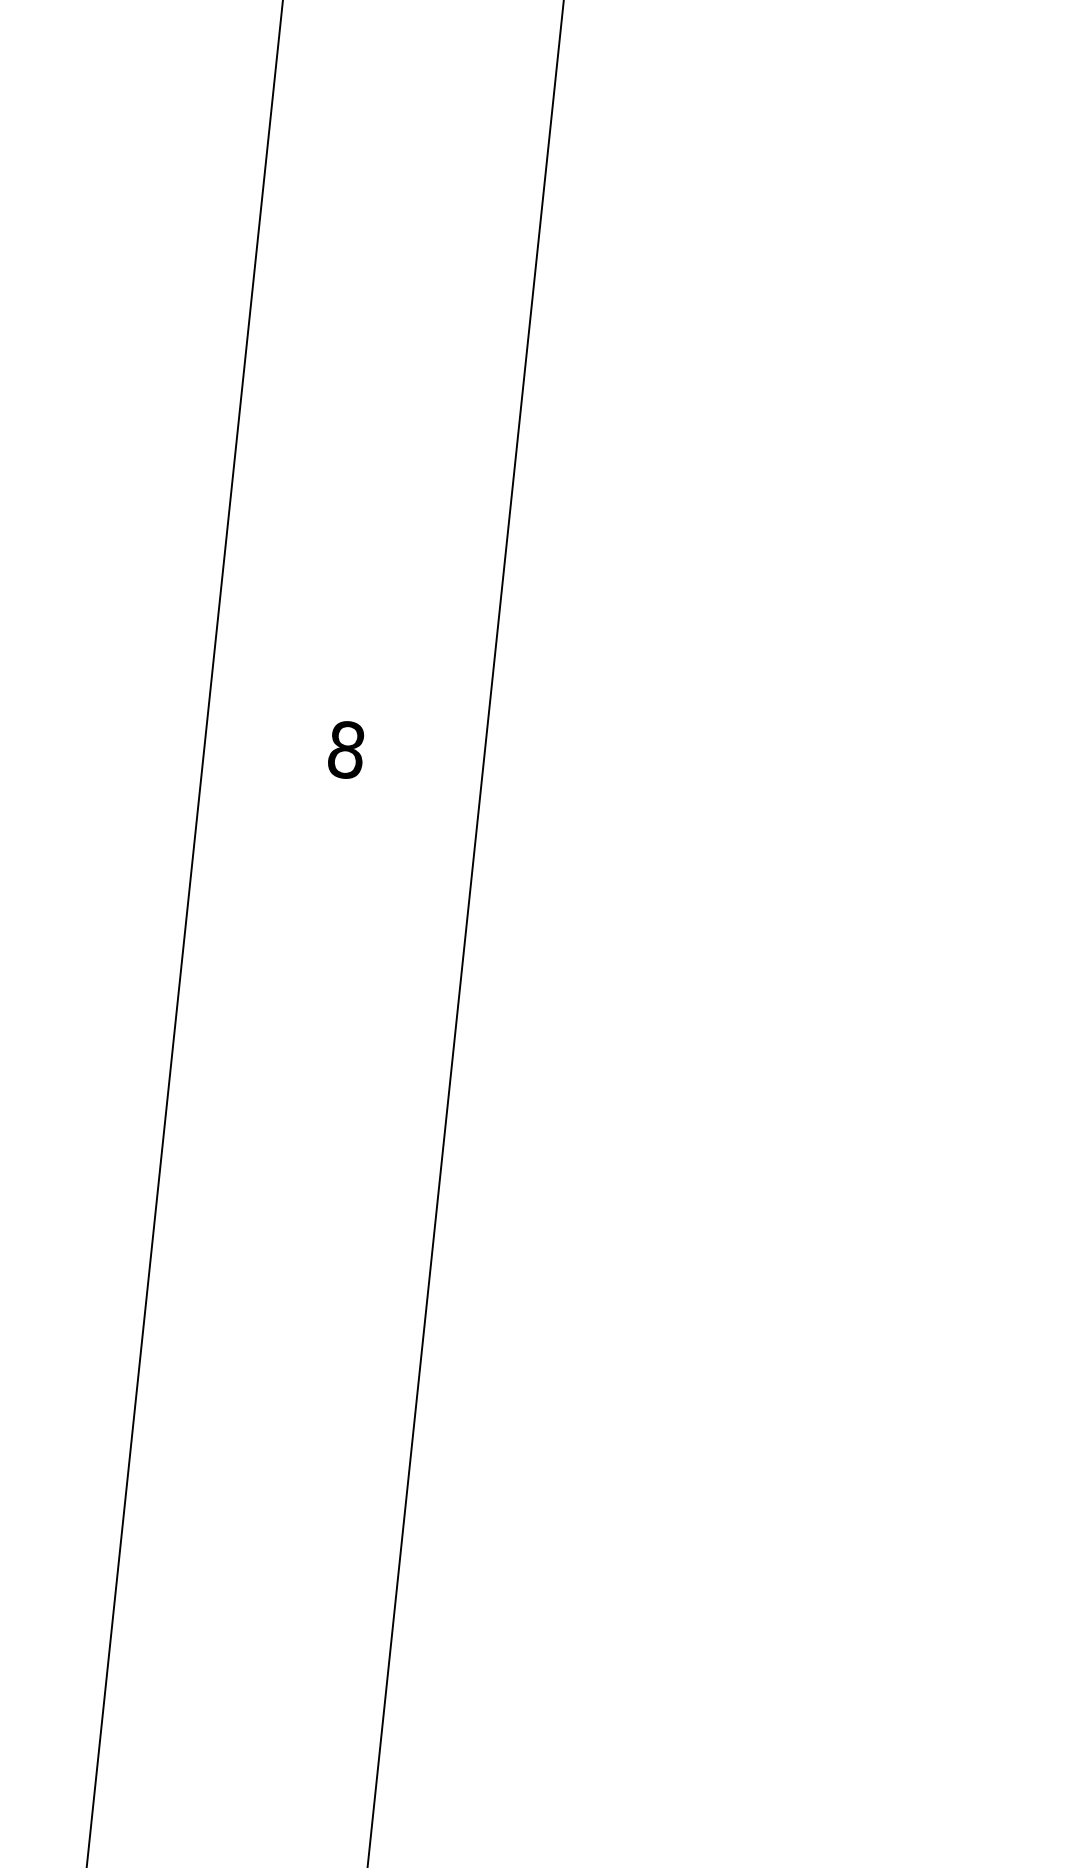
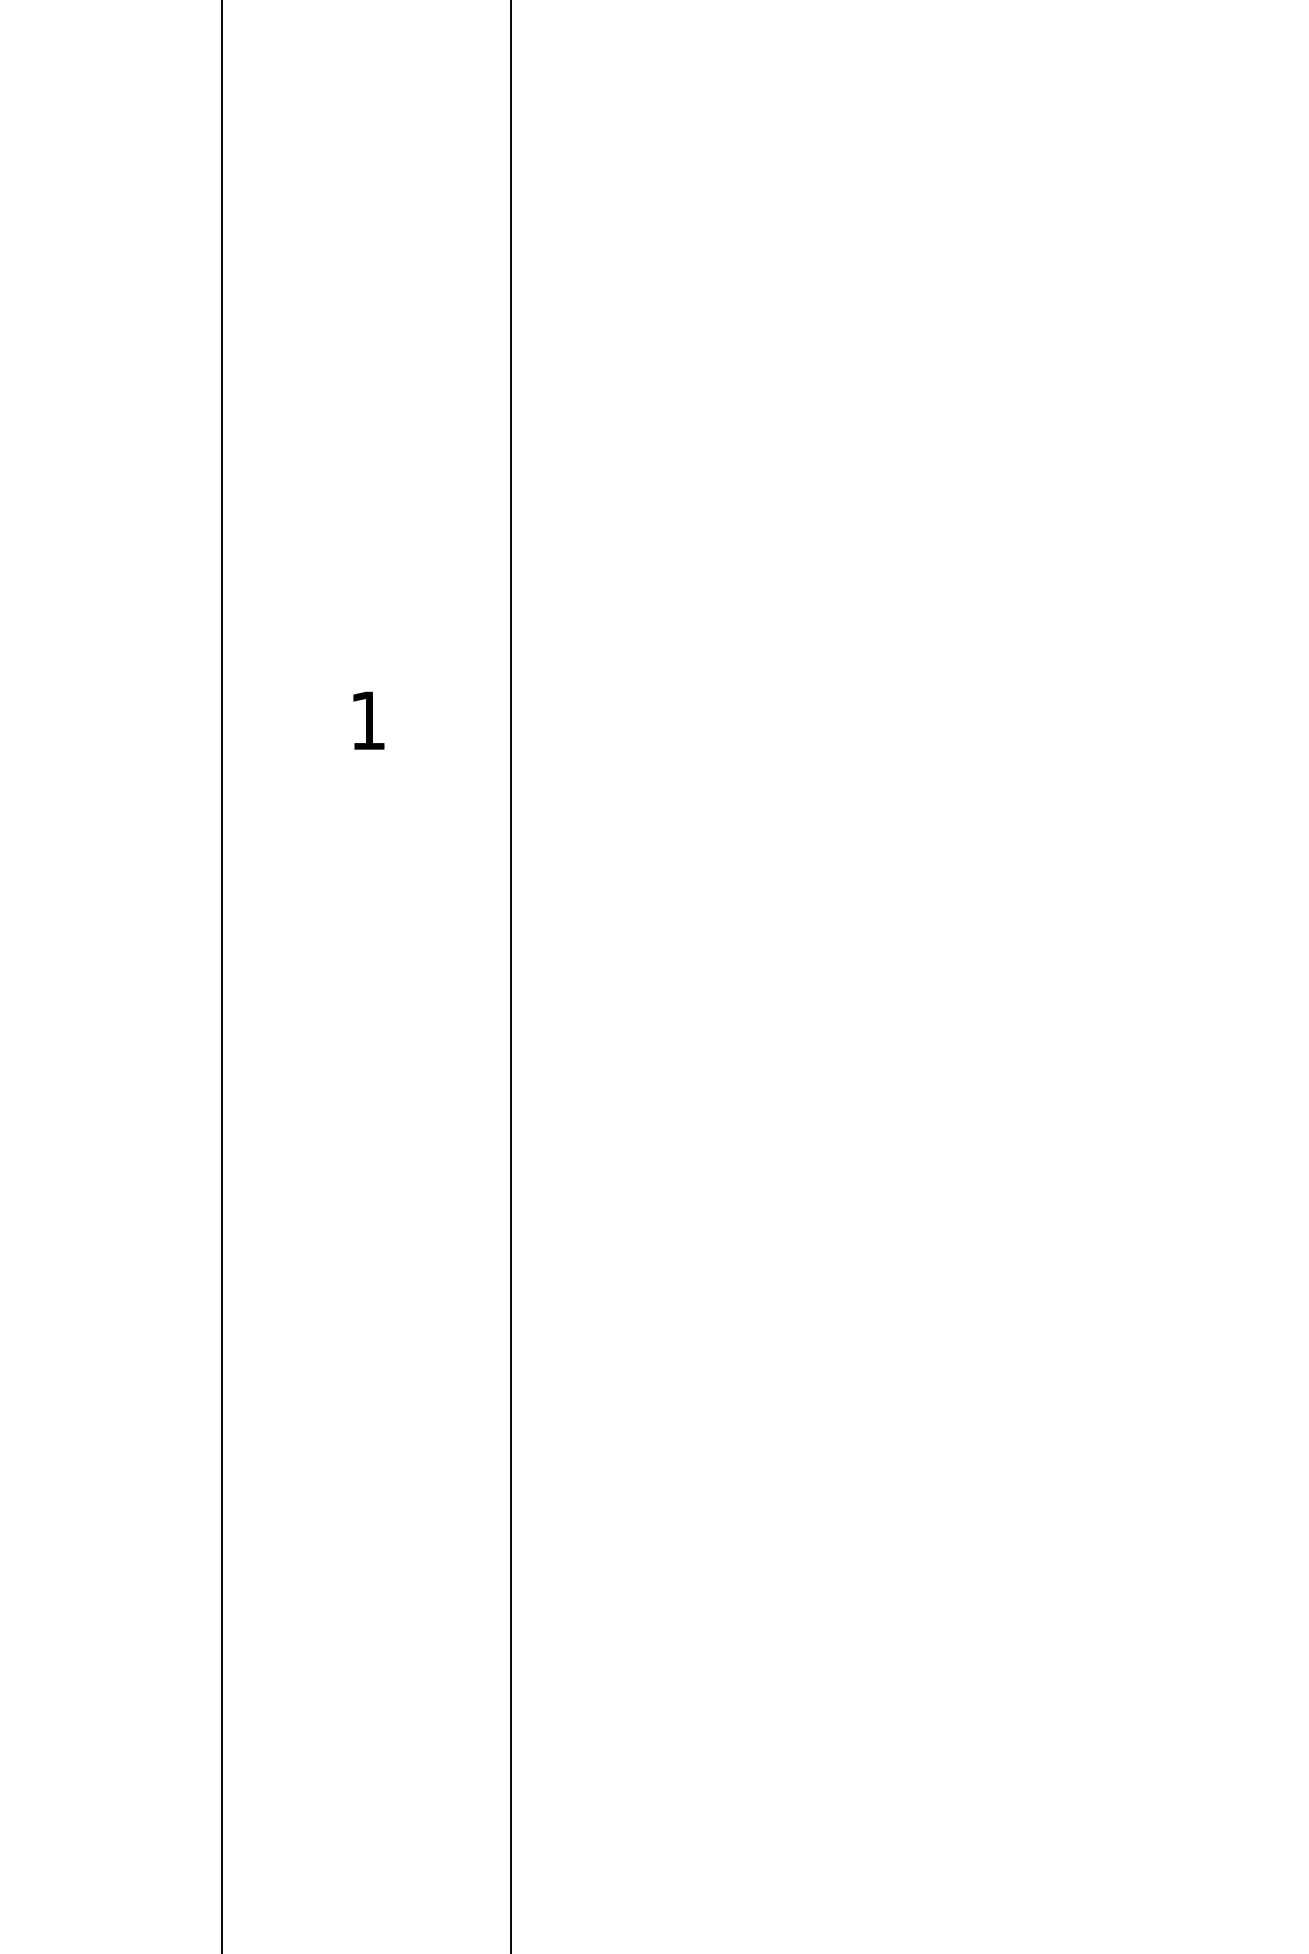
text: (346, 749) -> (368, 720), 8 -> 1

